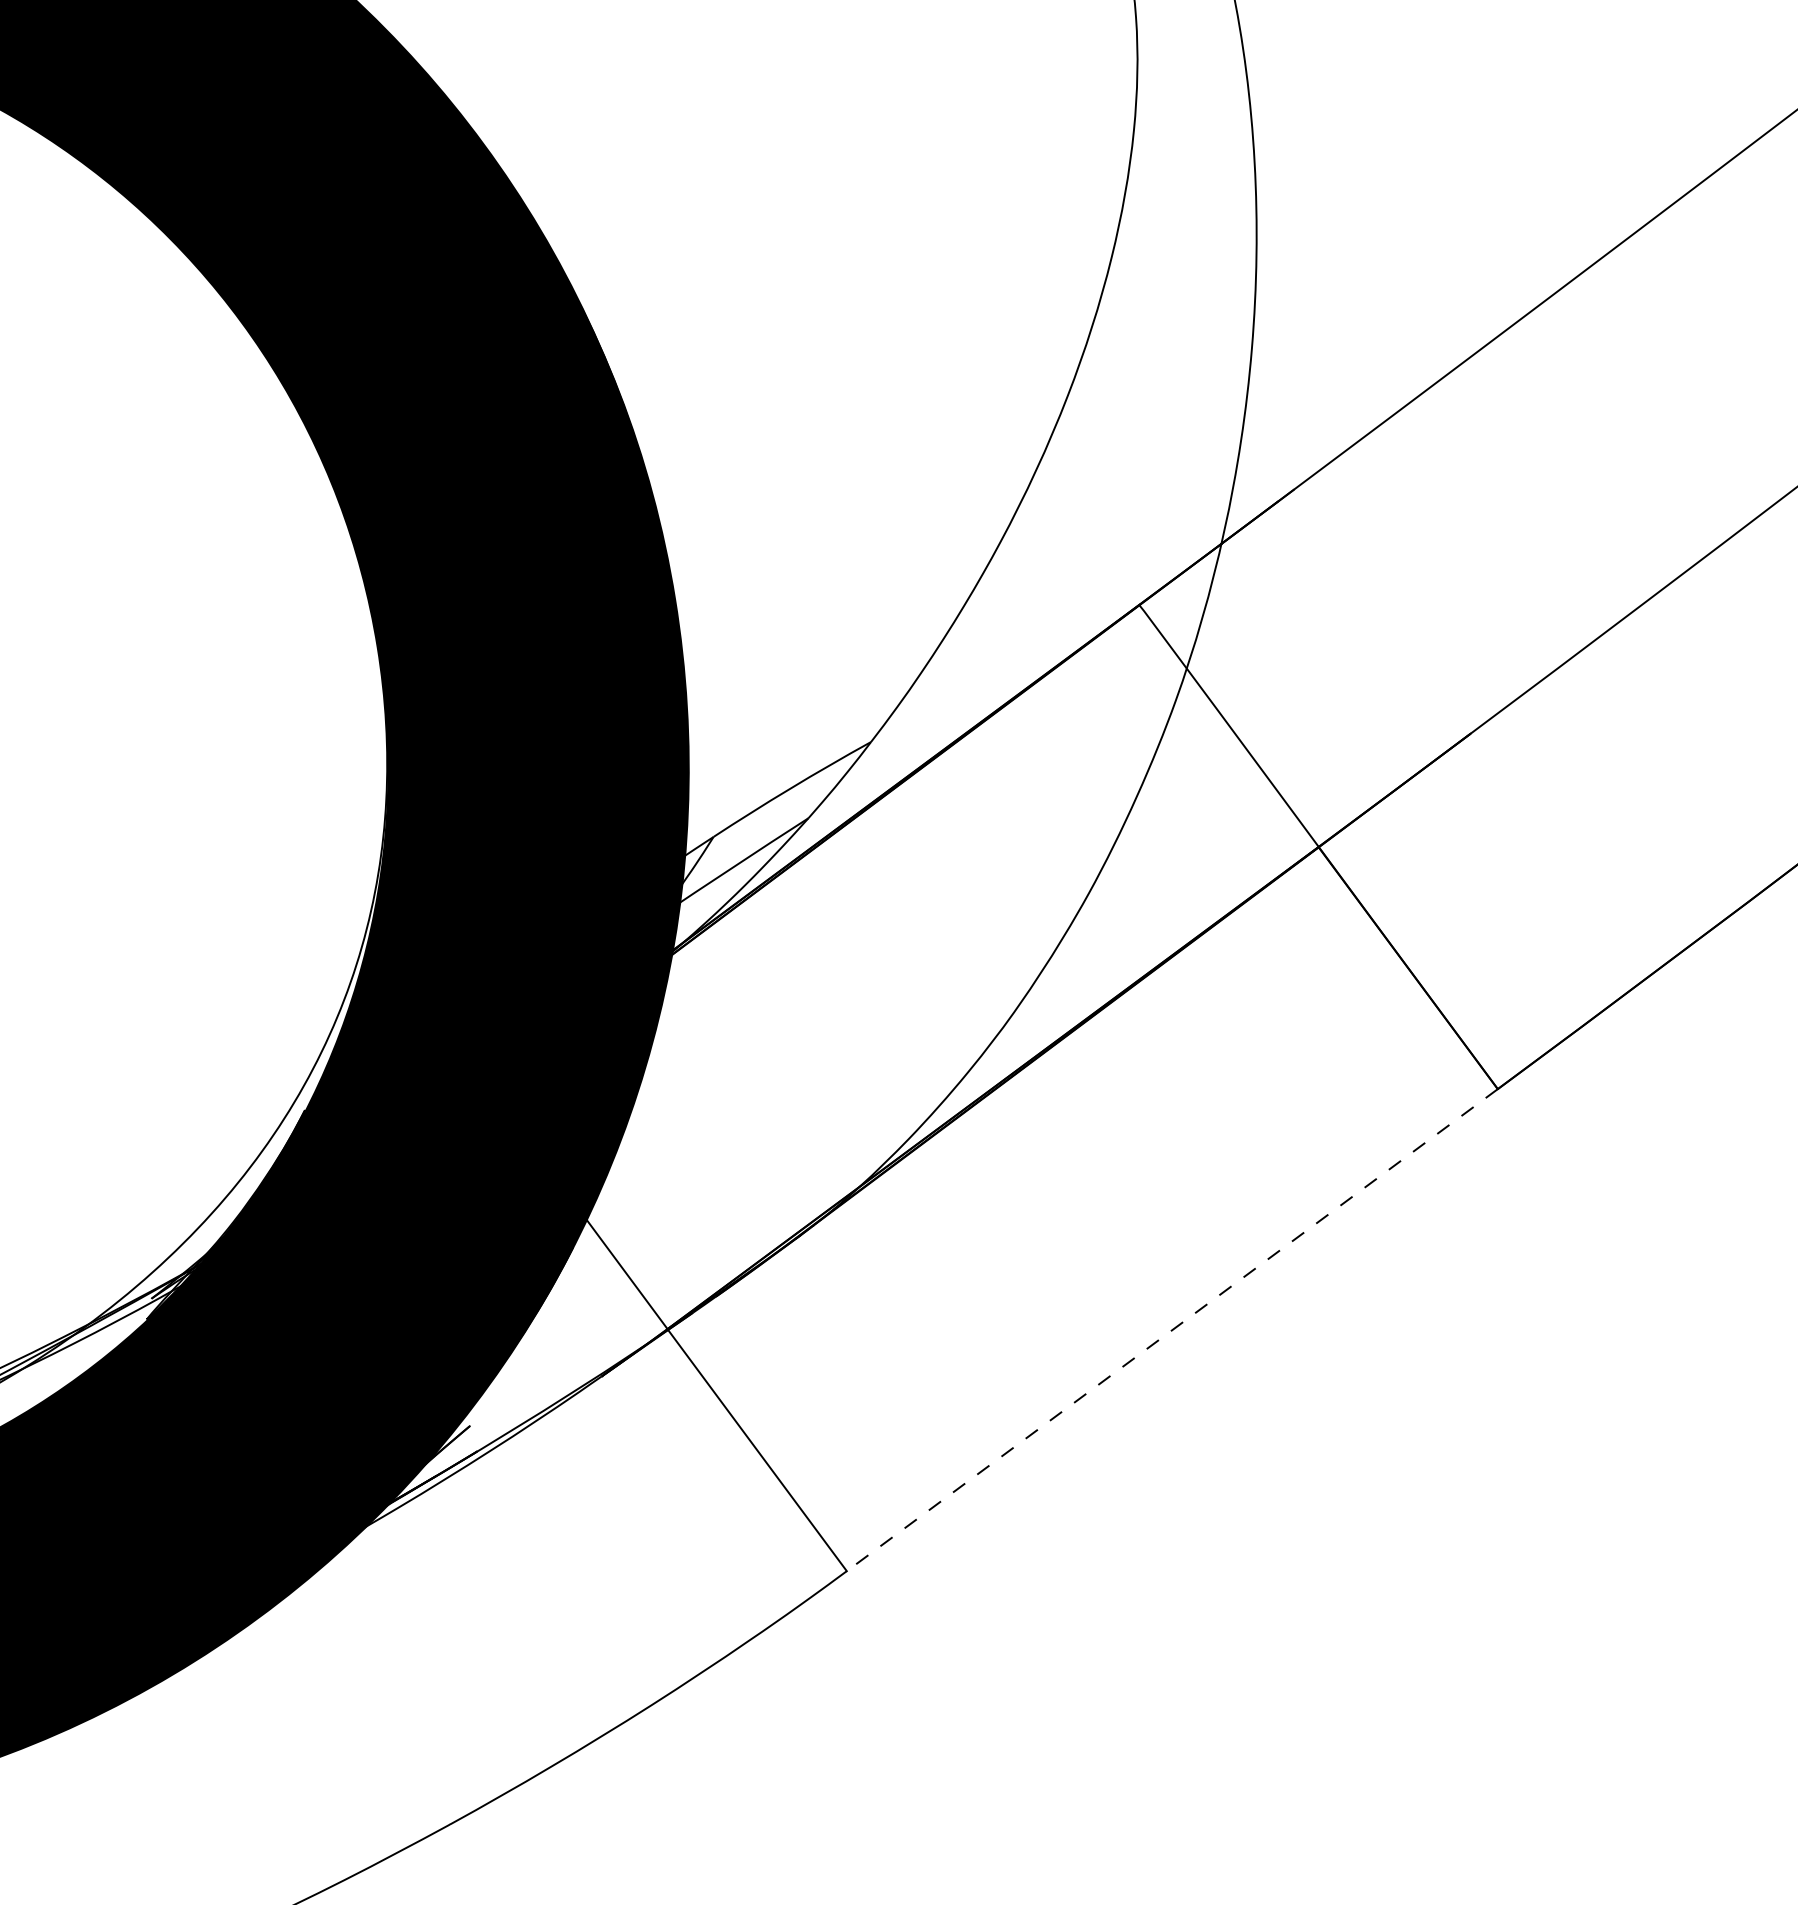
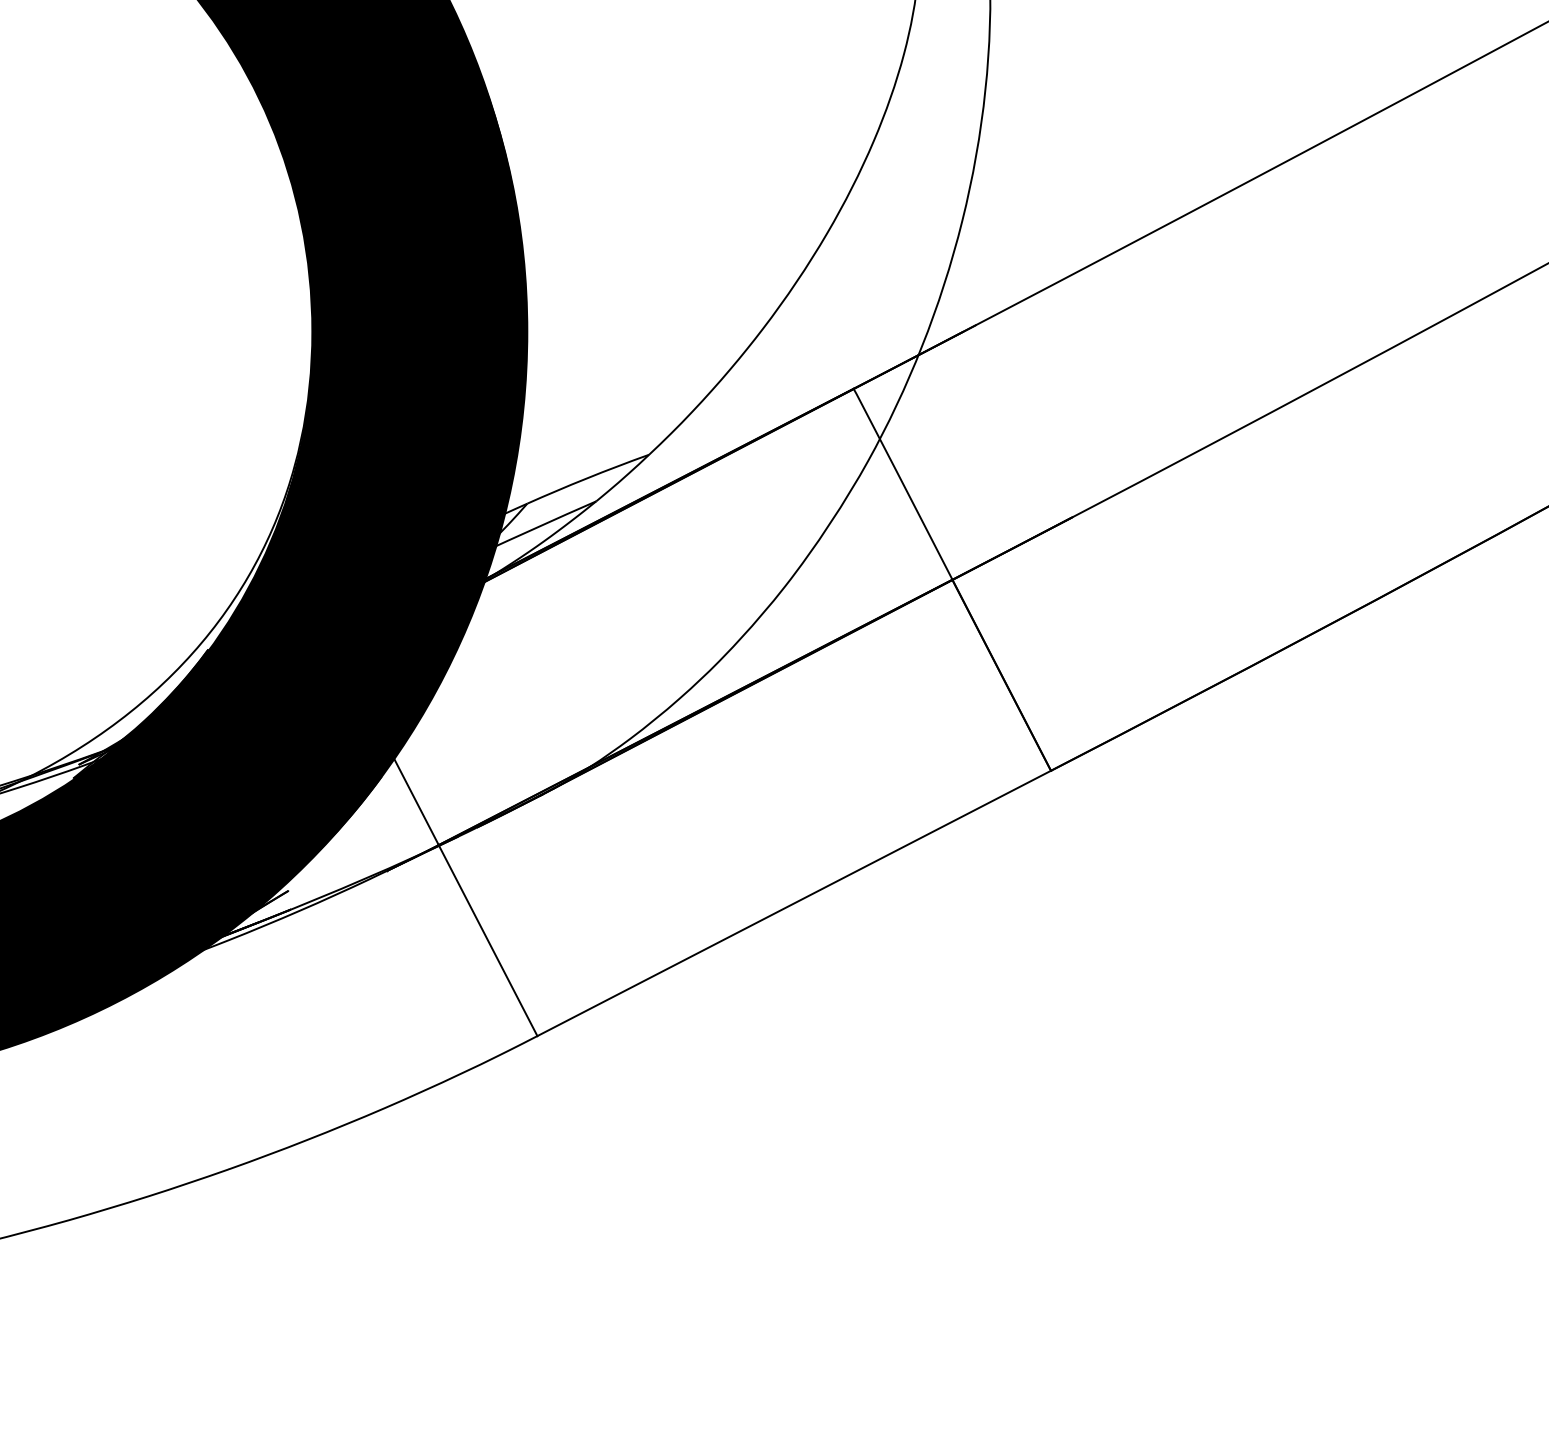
line: (1171, 1330) -> (793, 903), dashed -> solid

